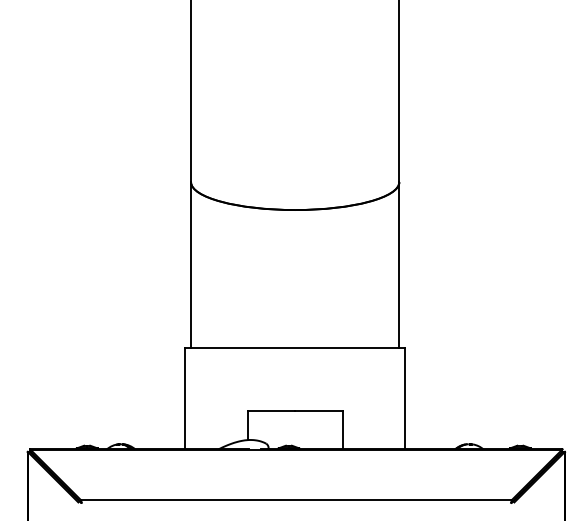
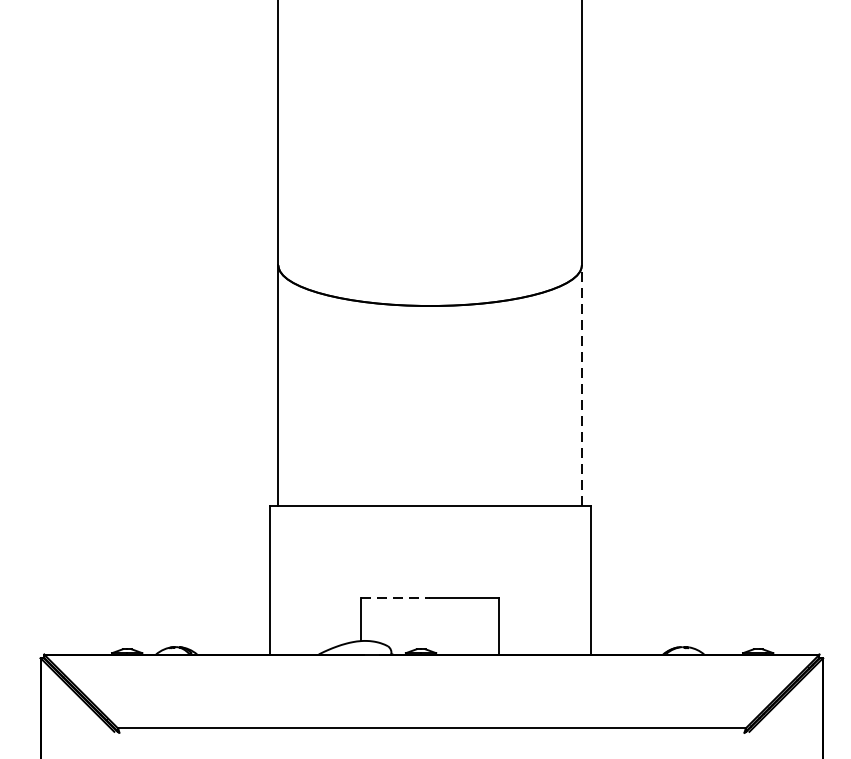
line: (399, 264) -> (582, 385), solid -> dashed
line: (271, 410) -> (395, 597), solid -> dashed

